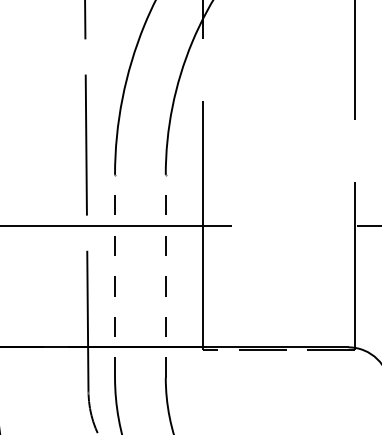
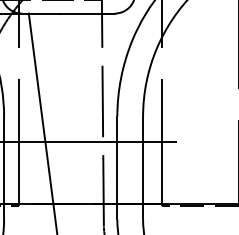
line: (115, 275) -> (117, 167), dashed -> solid
line: (166, 275) -> (143, 167), dashed -> solid

